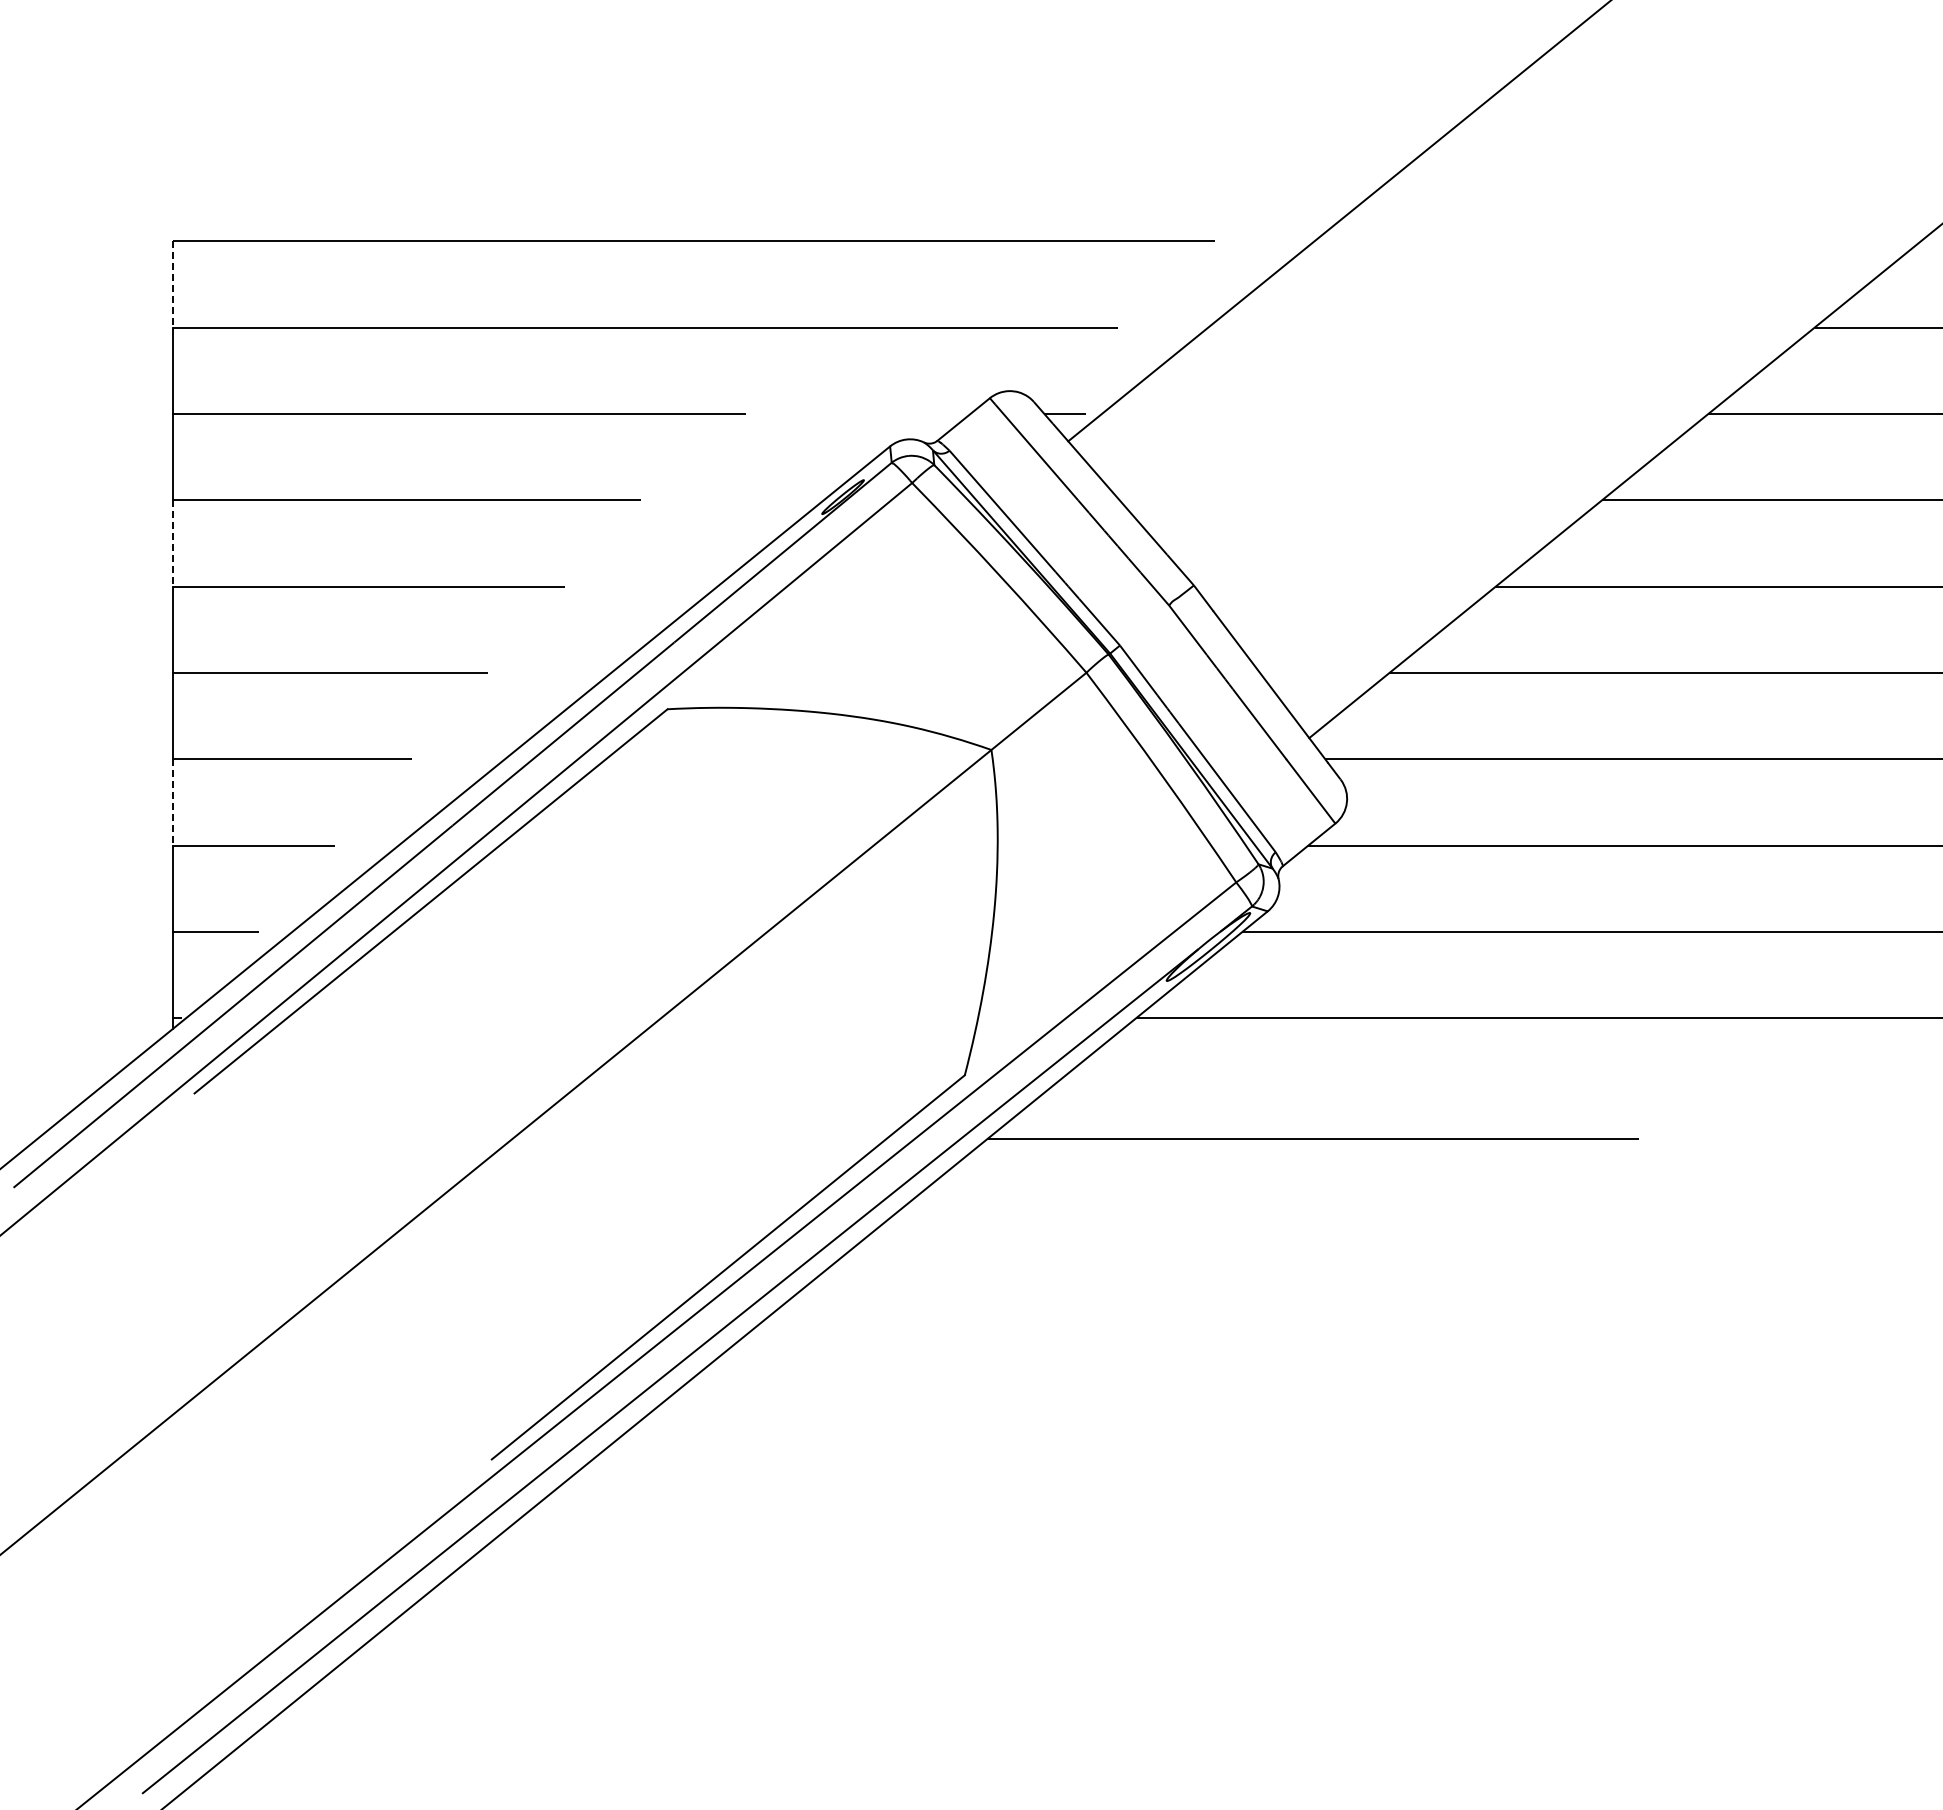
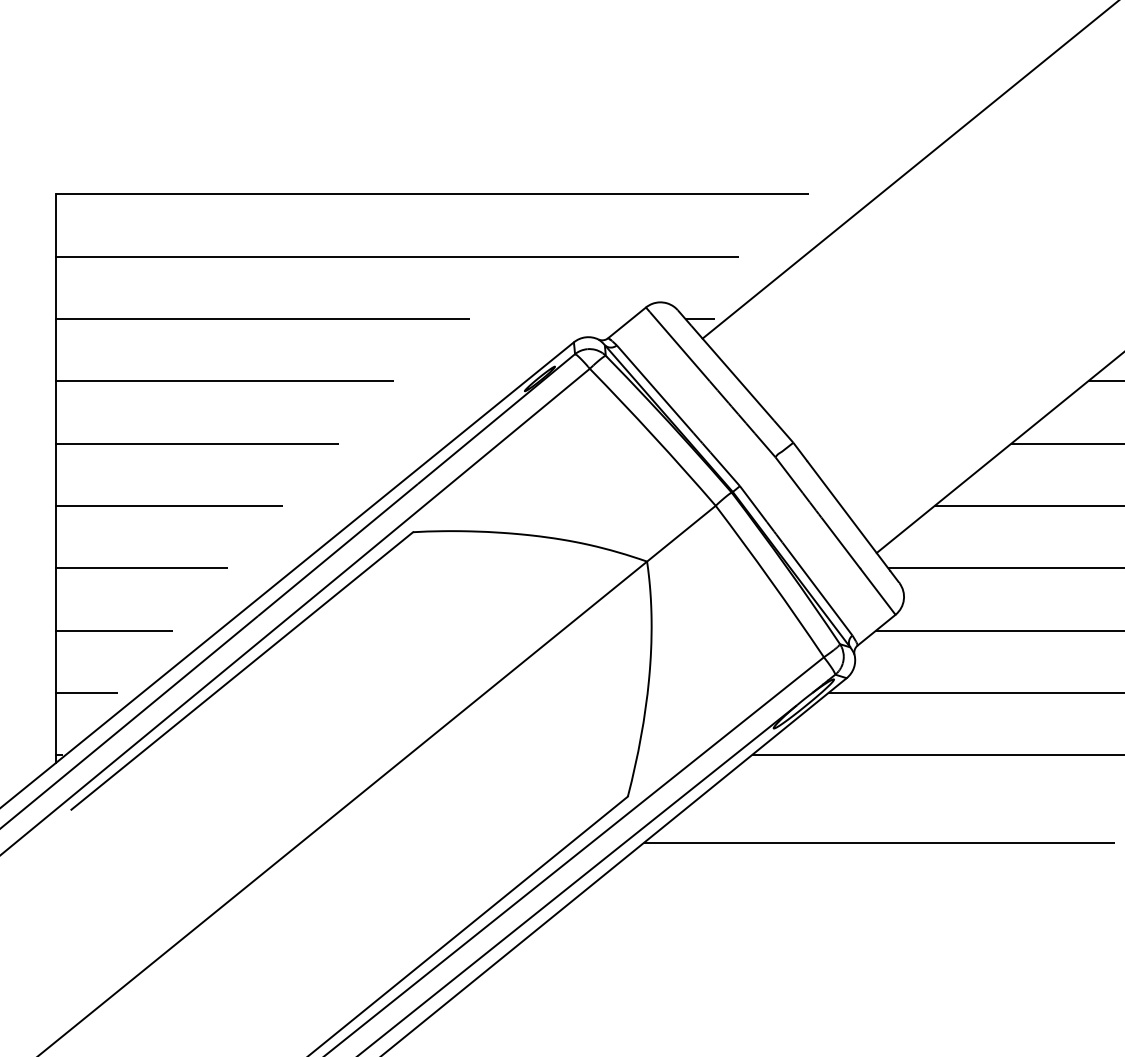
line: (173, 285) -> (56, 226), dashed -> solid
line: (173, 544) -> (56, 413), dashed -> solid
line: (173, 803) -> (56, 600), dashed -> solid

